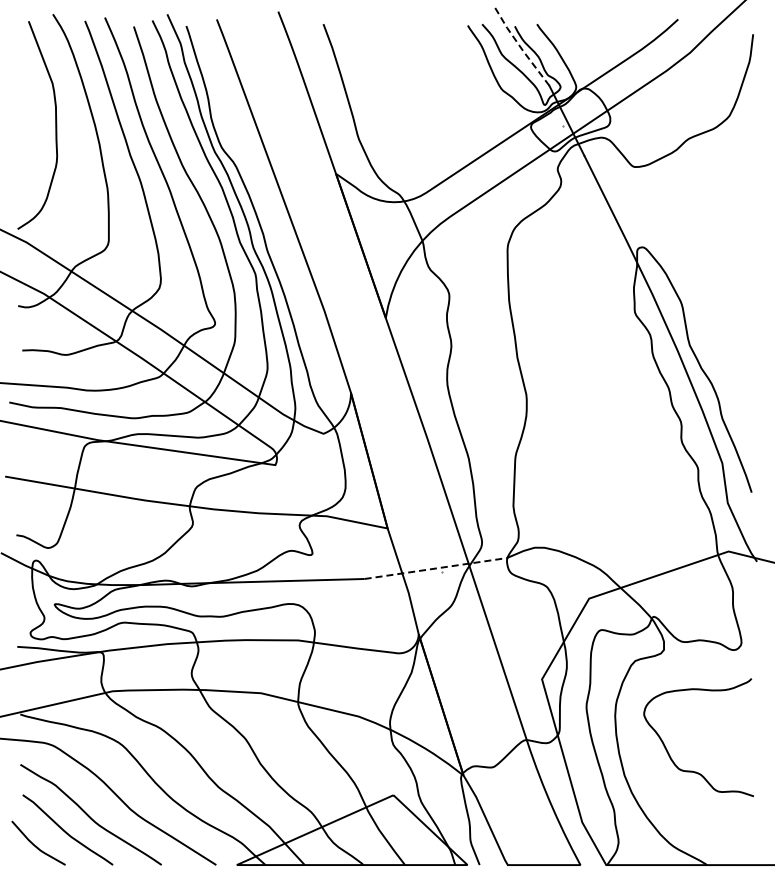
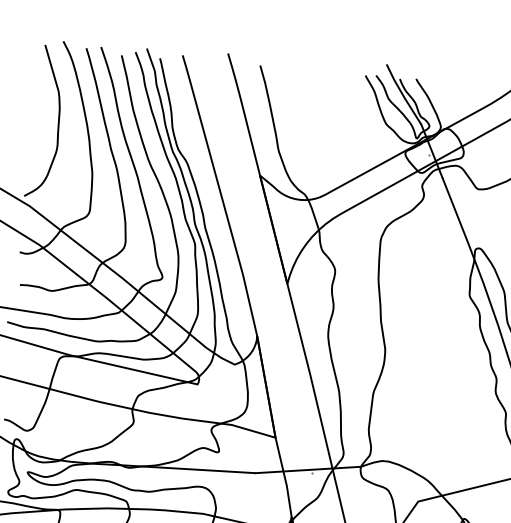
line: (520, 47) -> (402, 94), dashed -> solid
line: (435, 568) -> (307, 469), dashed -> solid

